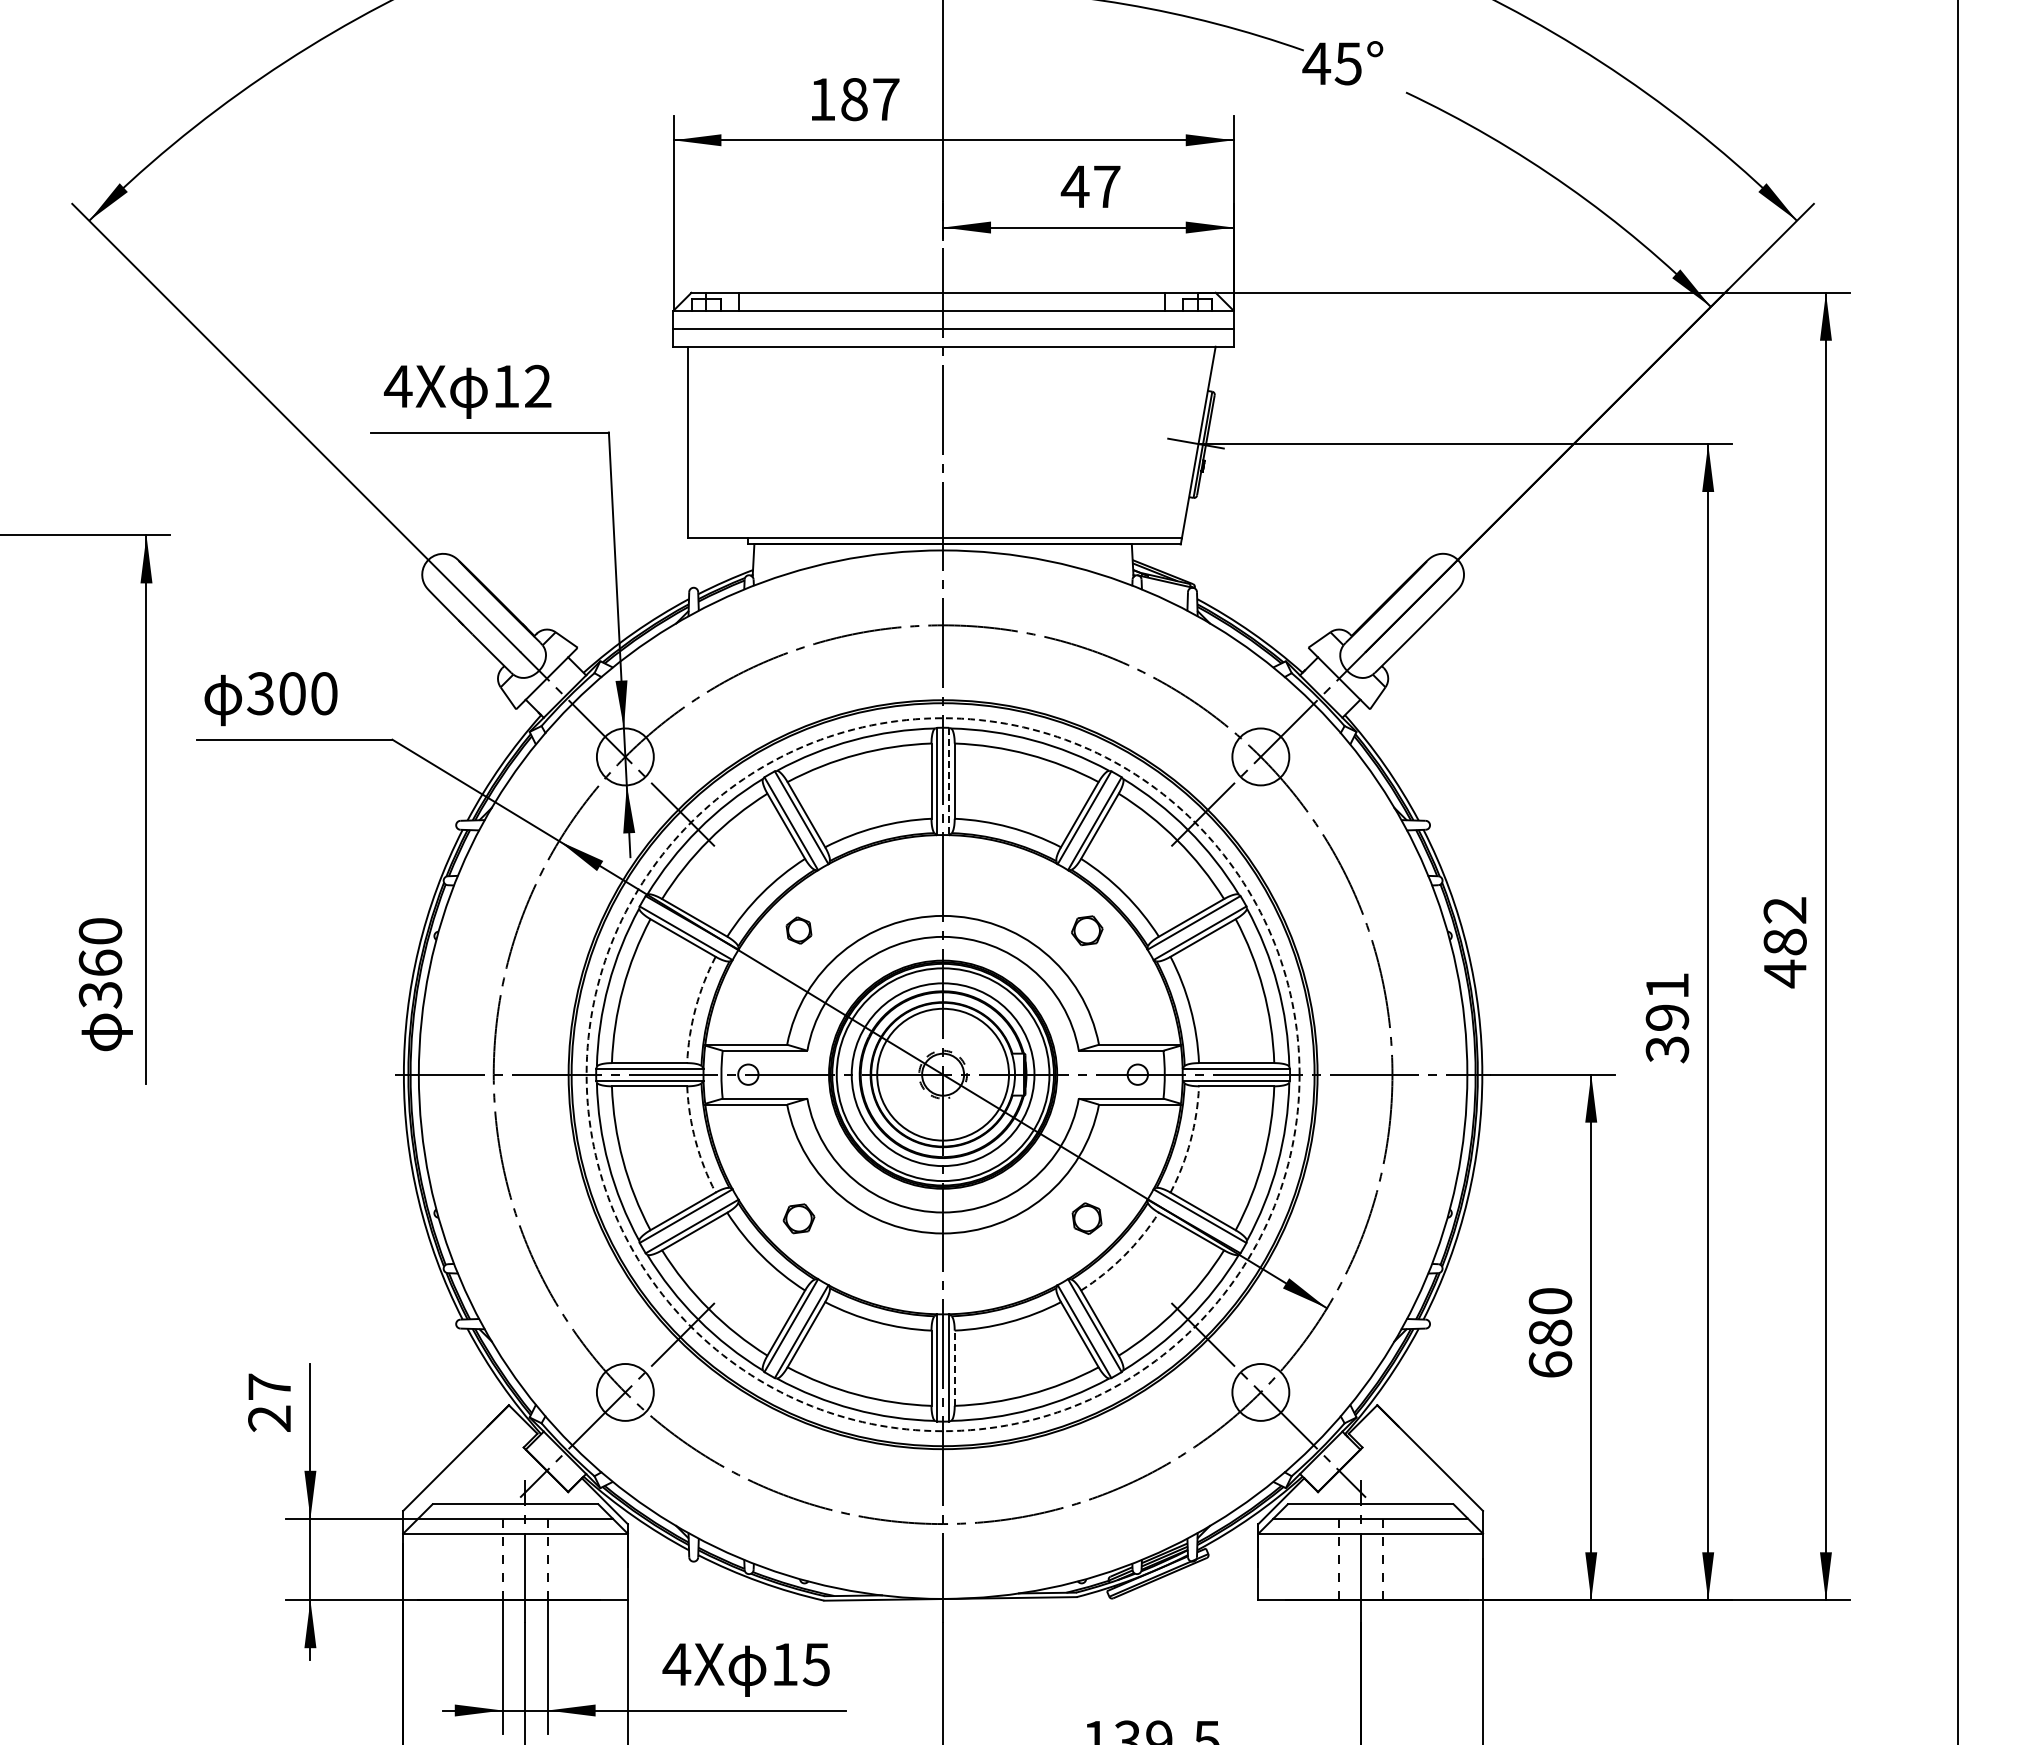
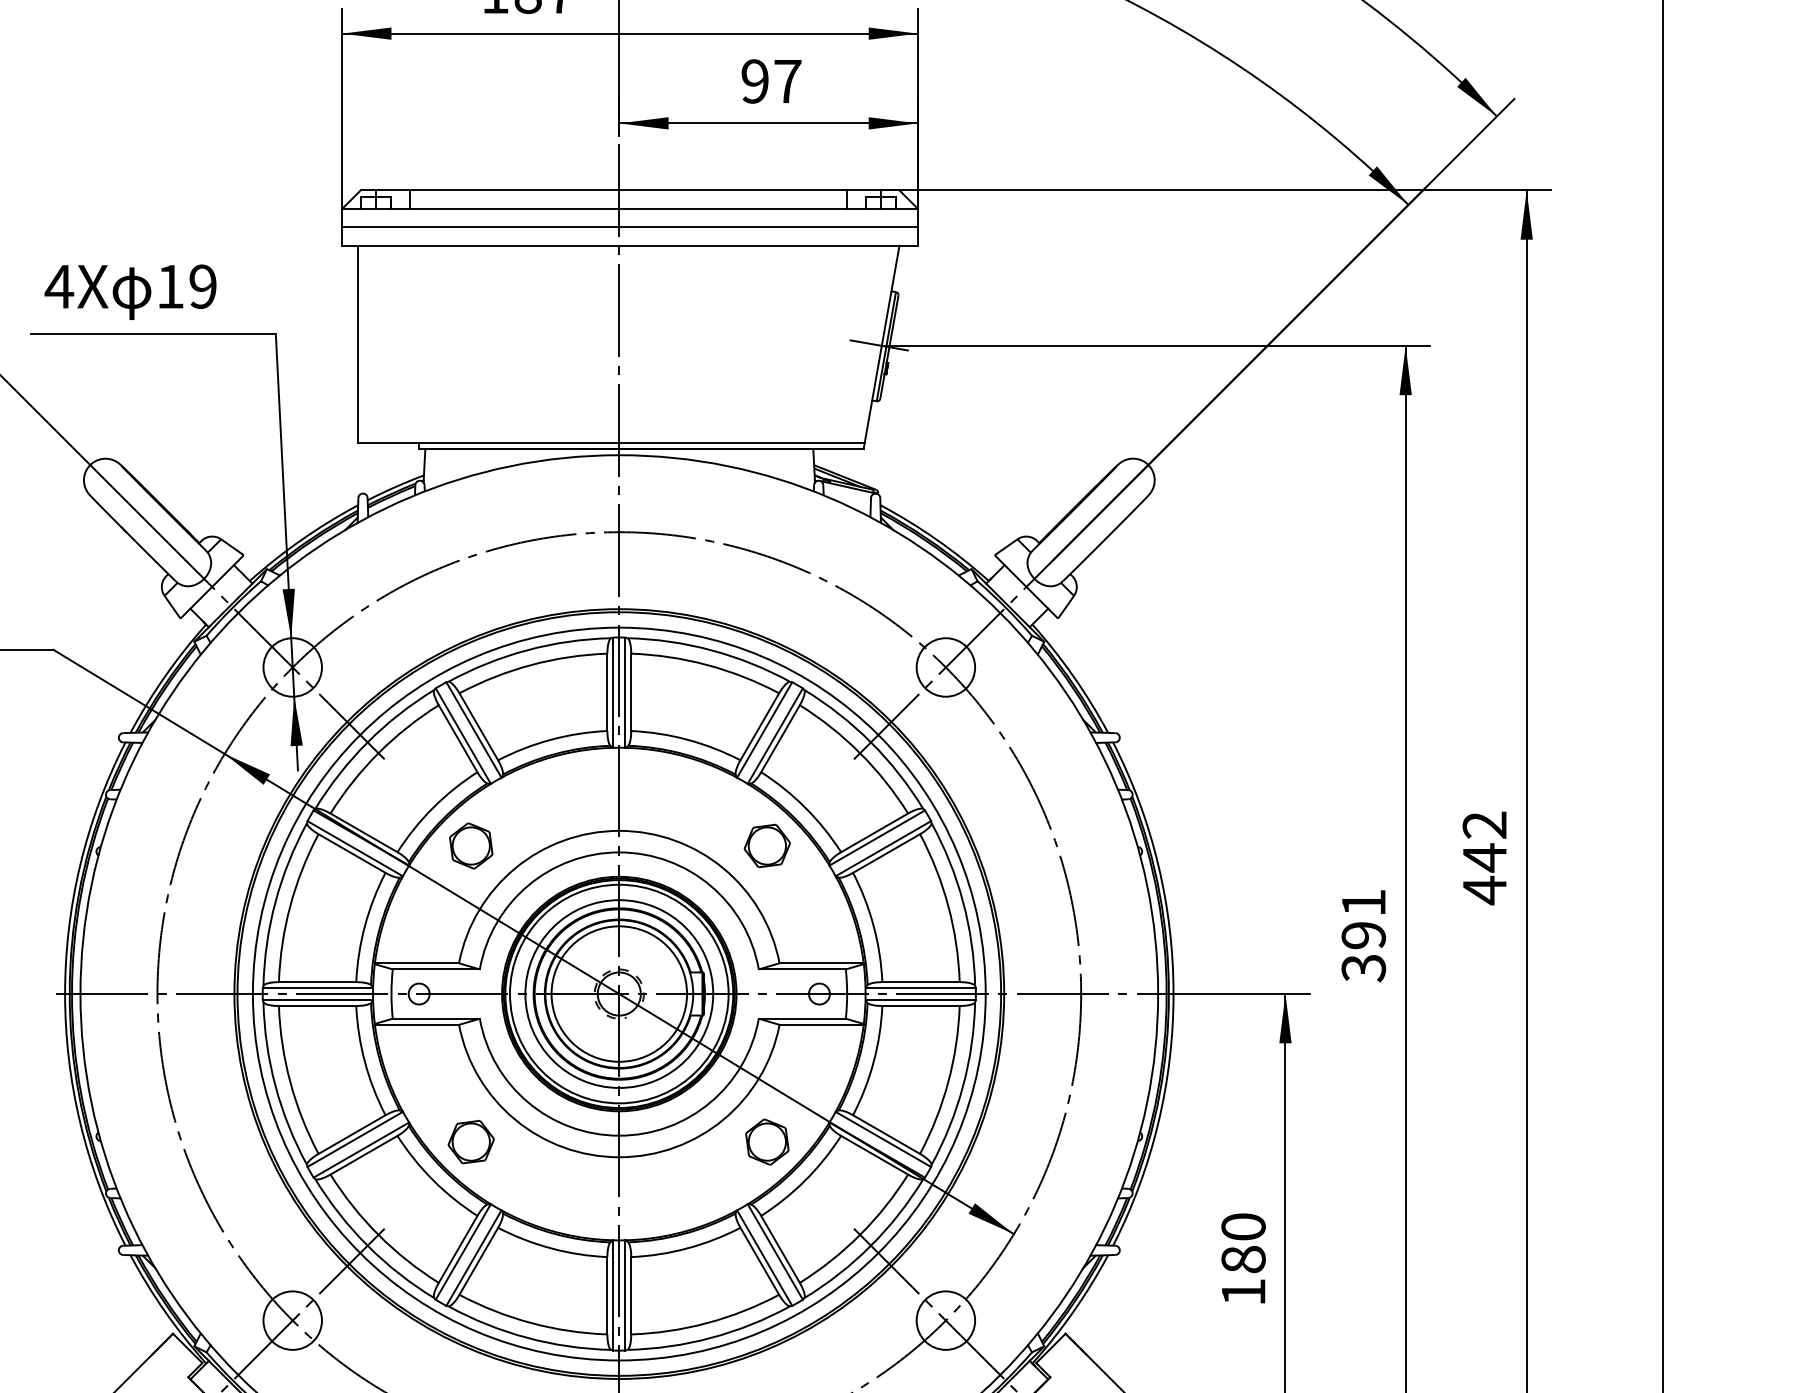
text: (1074, 186) -> (754, 81), 47 -> 97
text: (538, 386) -> (203, 286), 12 -> 19
line: (949, 781) -> (625, 692), dashed -> solid
part: (798, 930) -> (470, 845), size x1.67
part: (1087, 930) -> (767, 845), size x1.43
text: (1784, 942) -> (1484, 858), 482 -> 442
arc: (695, 1008) -> (364, 926), dashed -> solid
circle: (942, 1074) -> (618, 993), dashed -> solid
arc: (695, 1141) -> (364, 1062), dashed -> solid
arc: (1190, 1141) -> (873, 1062), dashed -> solid
part: (798, 1218) -> (470, 1141), size x1.43
part: (1086, 1218) -> (766, 1141), size x1.43
arc: (1124, 1255) -> (805, 1179), dashed -> solid
text: (1550, 1364) -> (1243, 1291), 680 -> 180
line: (954, 1368) -> (631, 1296), dashed -> solid

